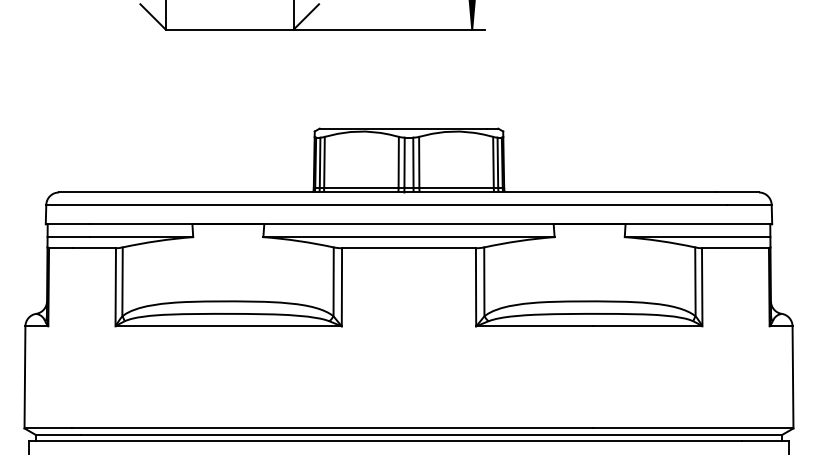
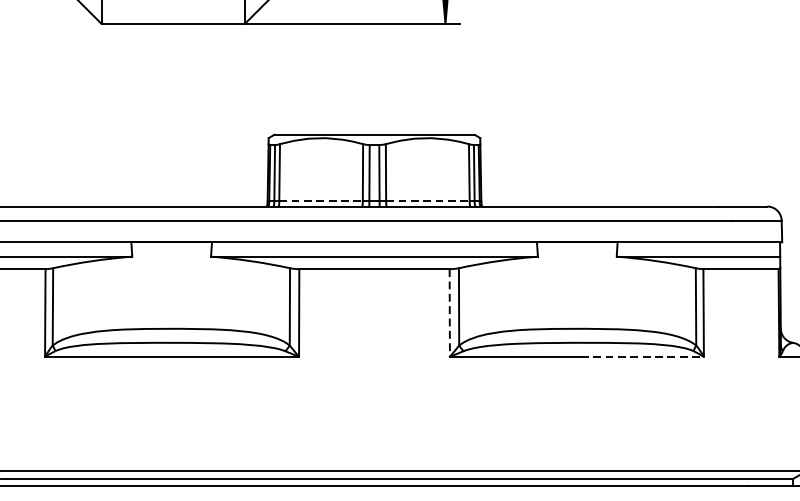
line: (361, 187) -> (321, 200), solid -> dashed
line: (457, 187) -> (428, 200), solid -> dashed
line: (476, 287) -> (450, 313), solid -> dashed
line: (647, 326) -> (642, 357), solid -> dashed

